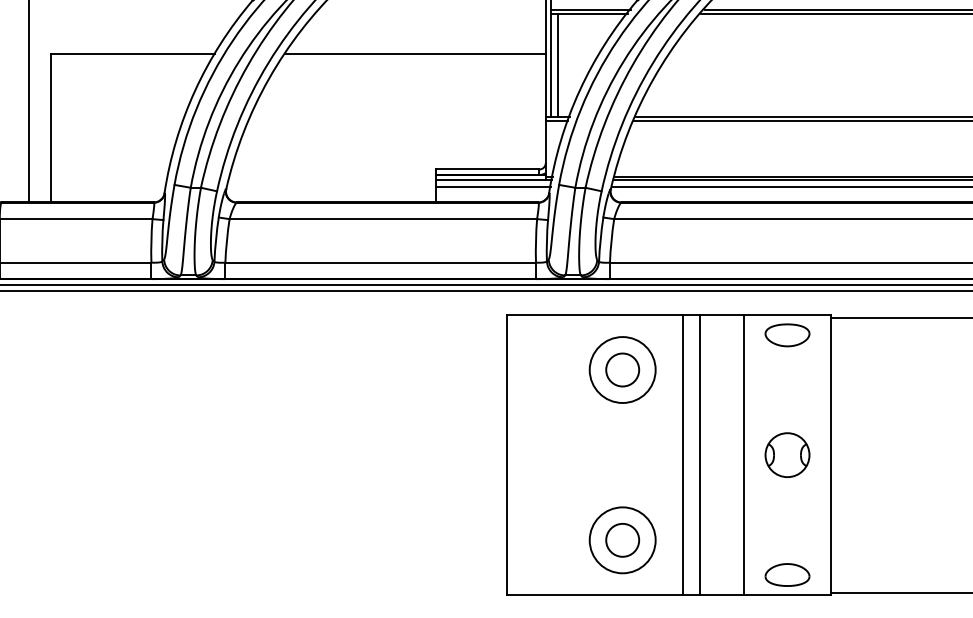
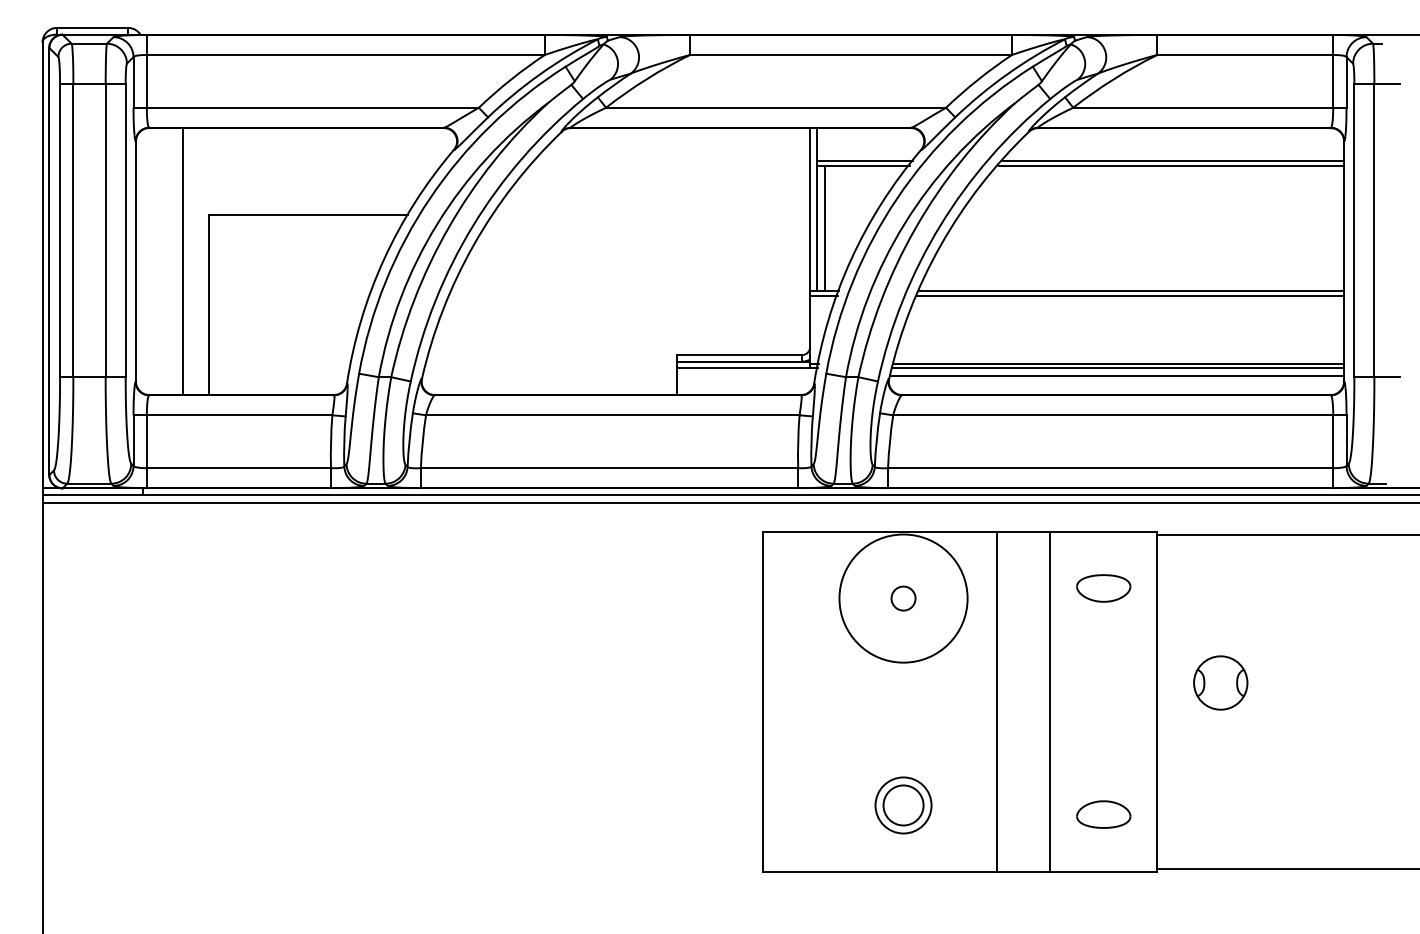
line: (415, 53) -> (651, 214), removed
line: (492, 187) -> (745, 376), removed
part: (787, 335) -> (1103, 588), moved
circle: (622, 369) -> (903, 598), size x0.6
circle: (622, 369) -> (903, 598), size x1.6
line: (682, 454) -> (976, 701), removed
part: (787, 454) -> (1220, 682), moved
circle: (622, 540) -> (903, 805), size x0.7
part: (787, 574) -> (1103, 814), moved

